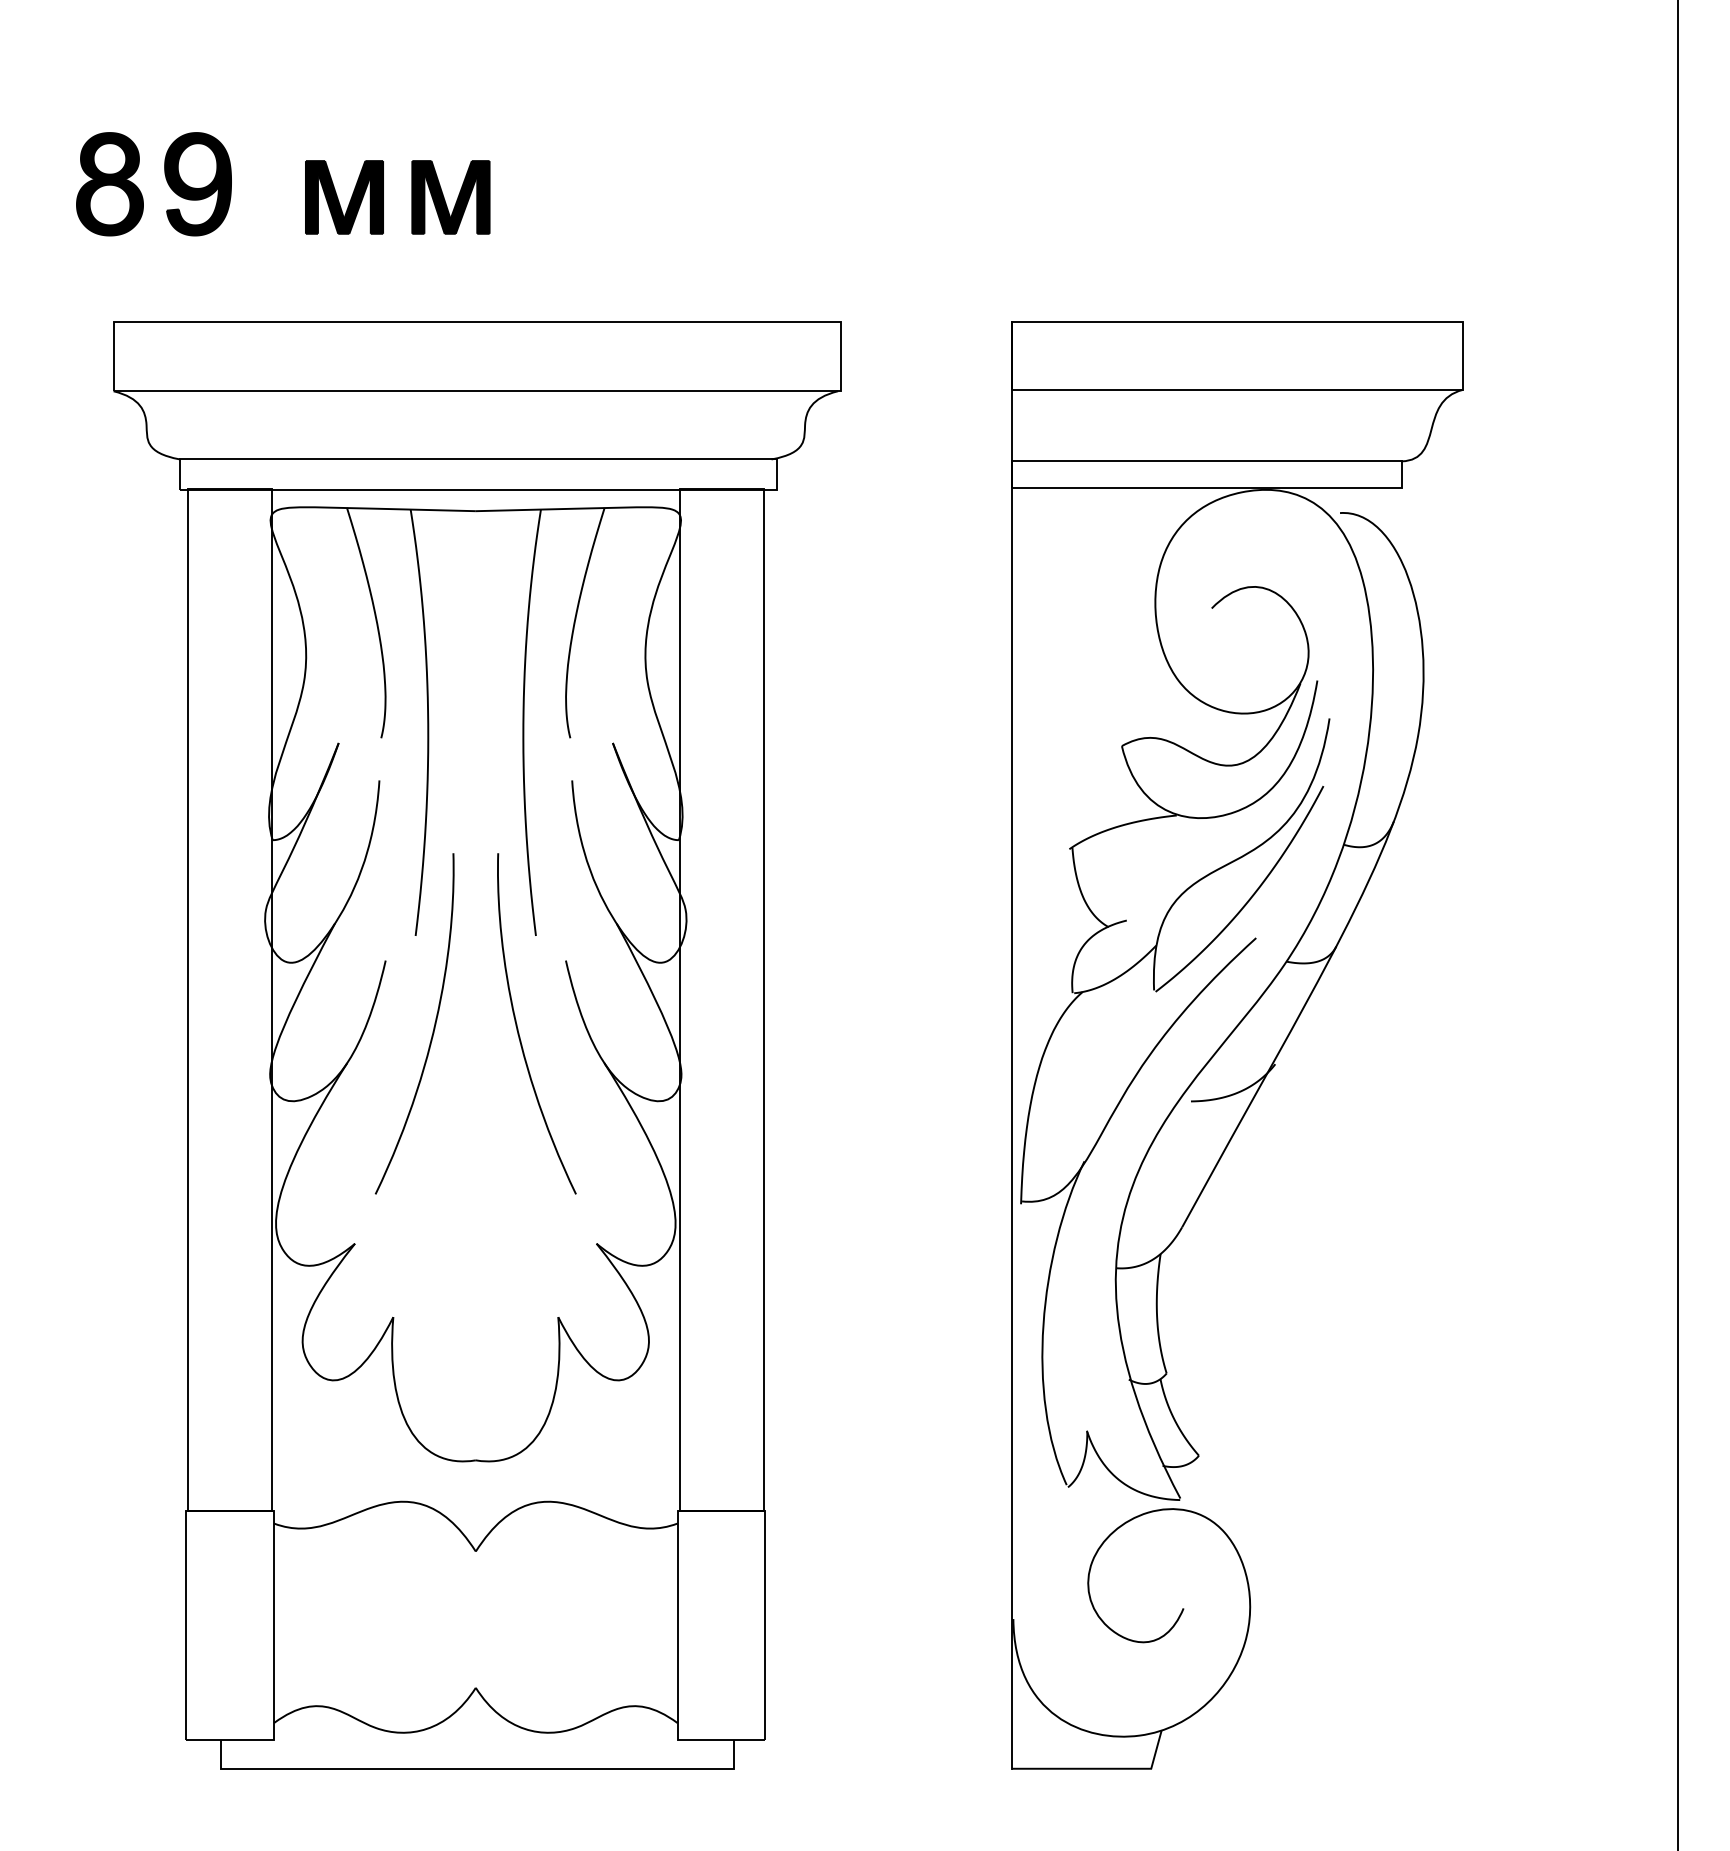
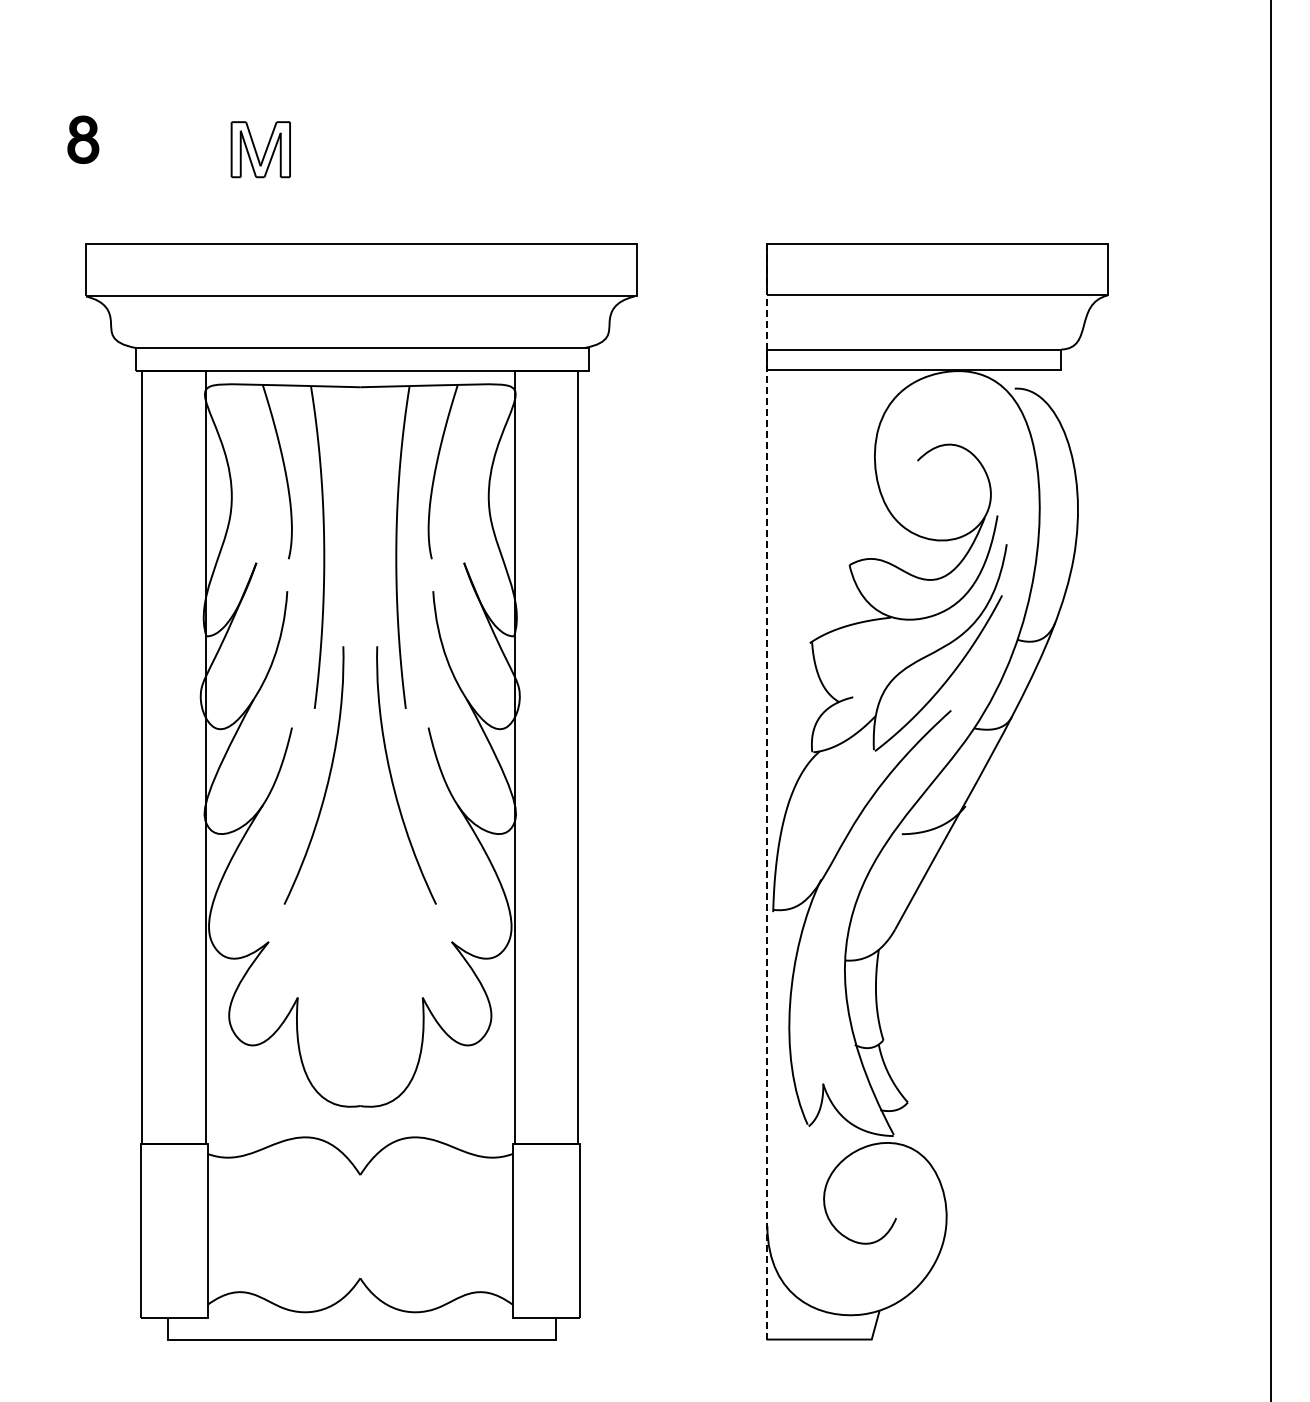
part: (110, 183) -> (83, 139), size x0.6
part: (197, 183) -> (149, 139), removed
fill: (344, 197) -> (260, 149), removed
part: (450, 197) -> (341, 149), removed
line: (1012, 1045) -> (766, 791), solid -> dashed

